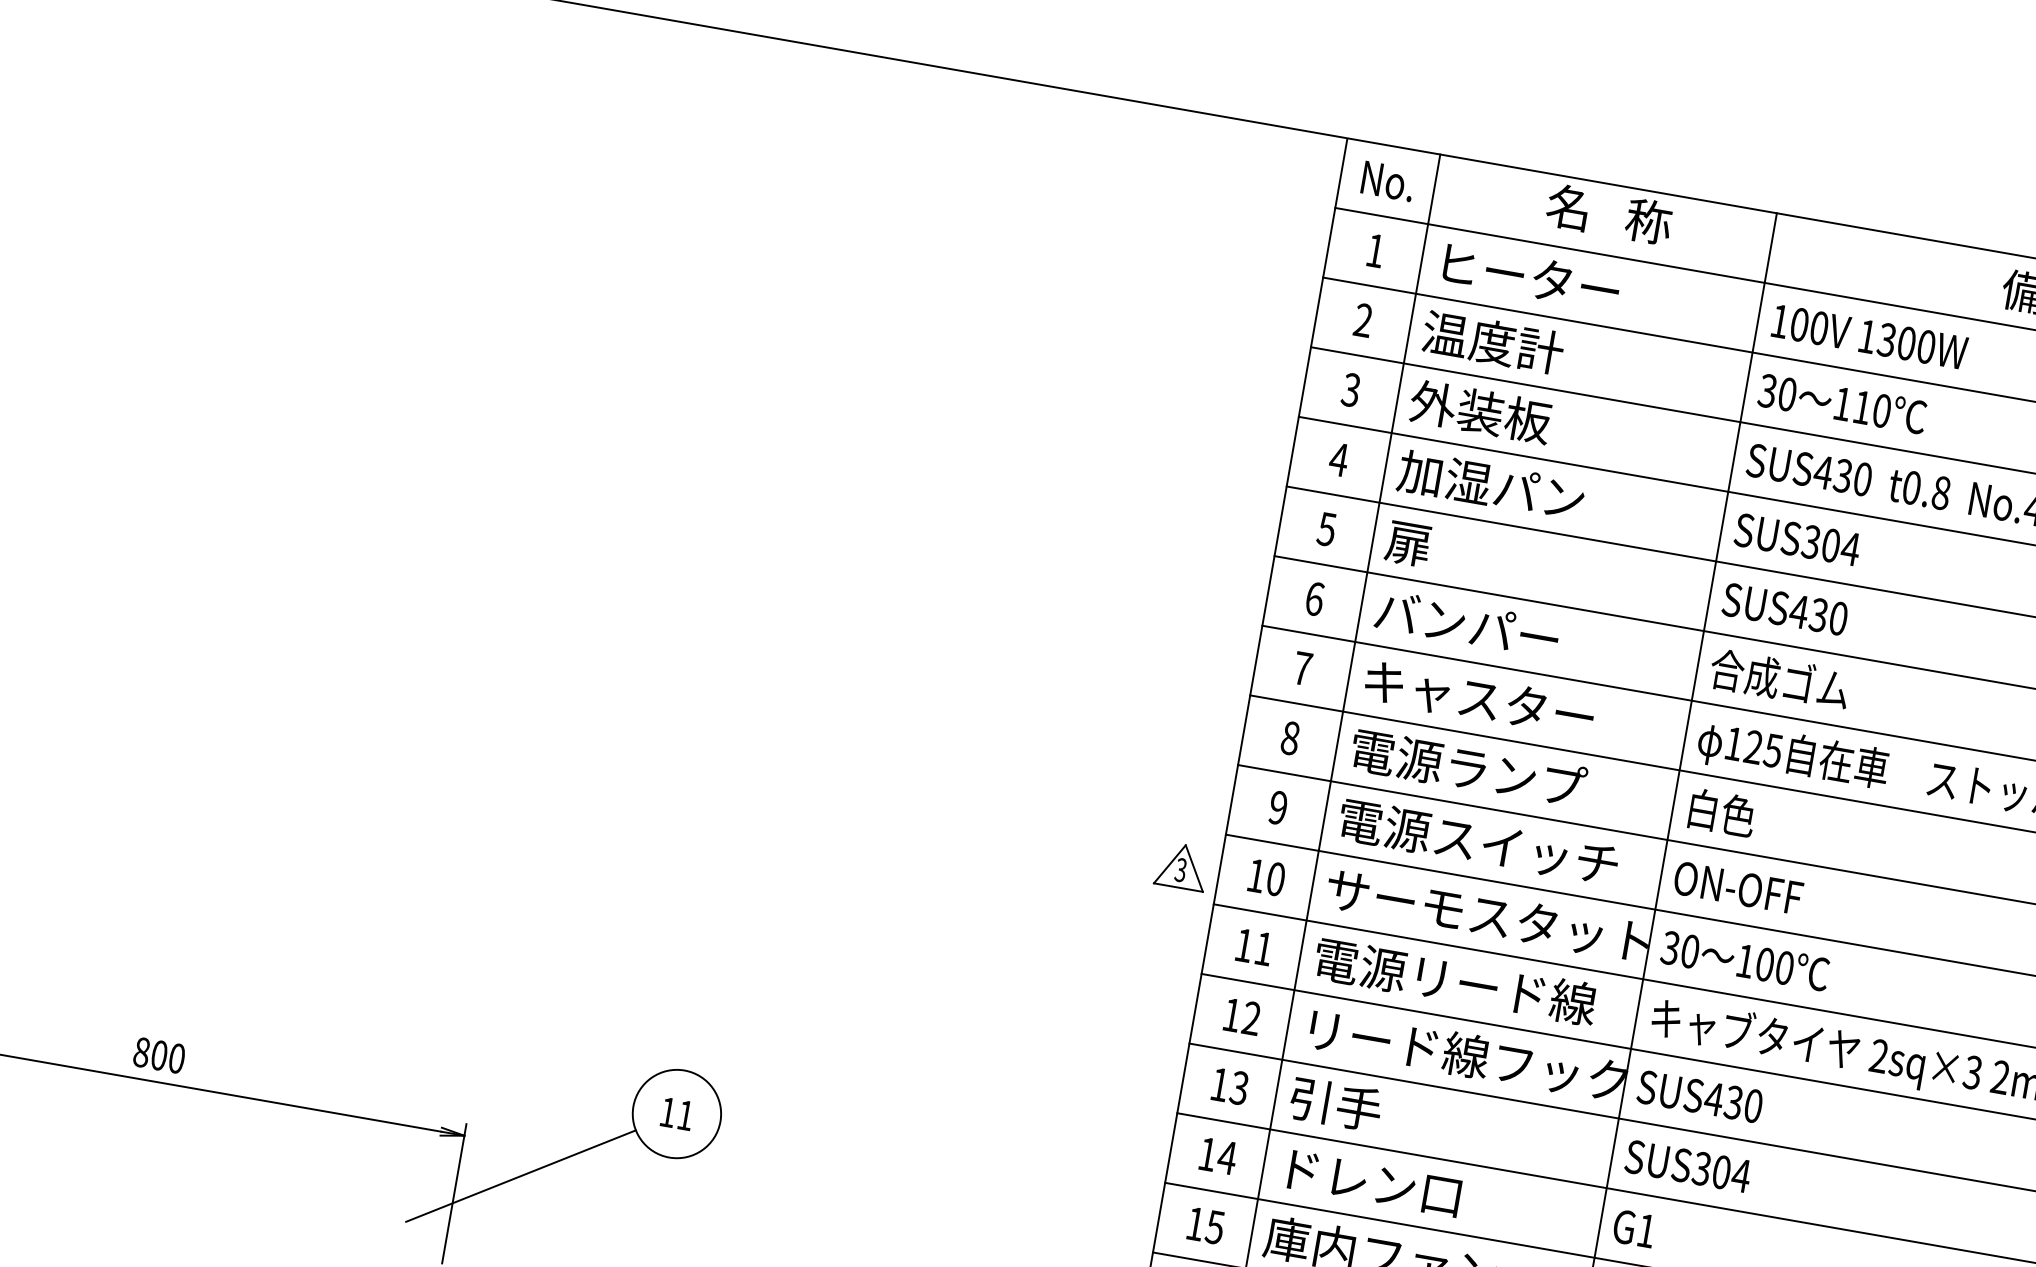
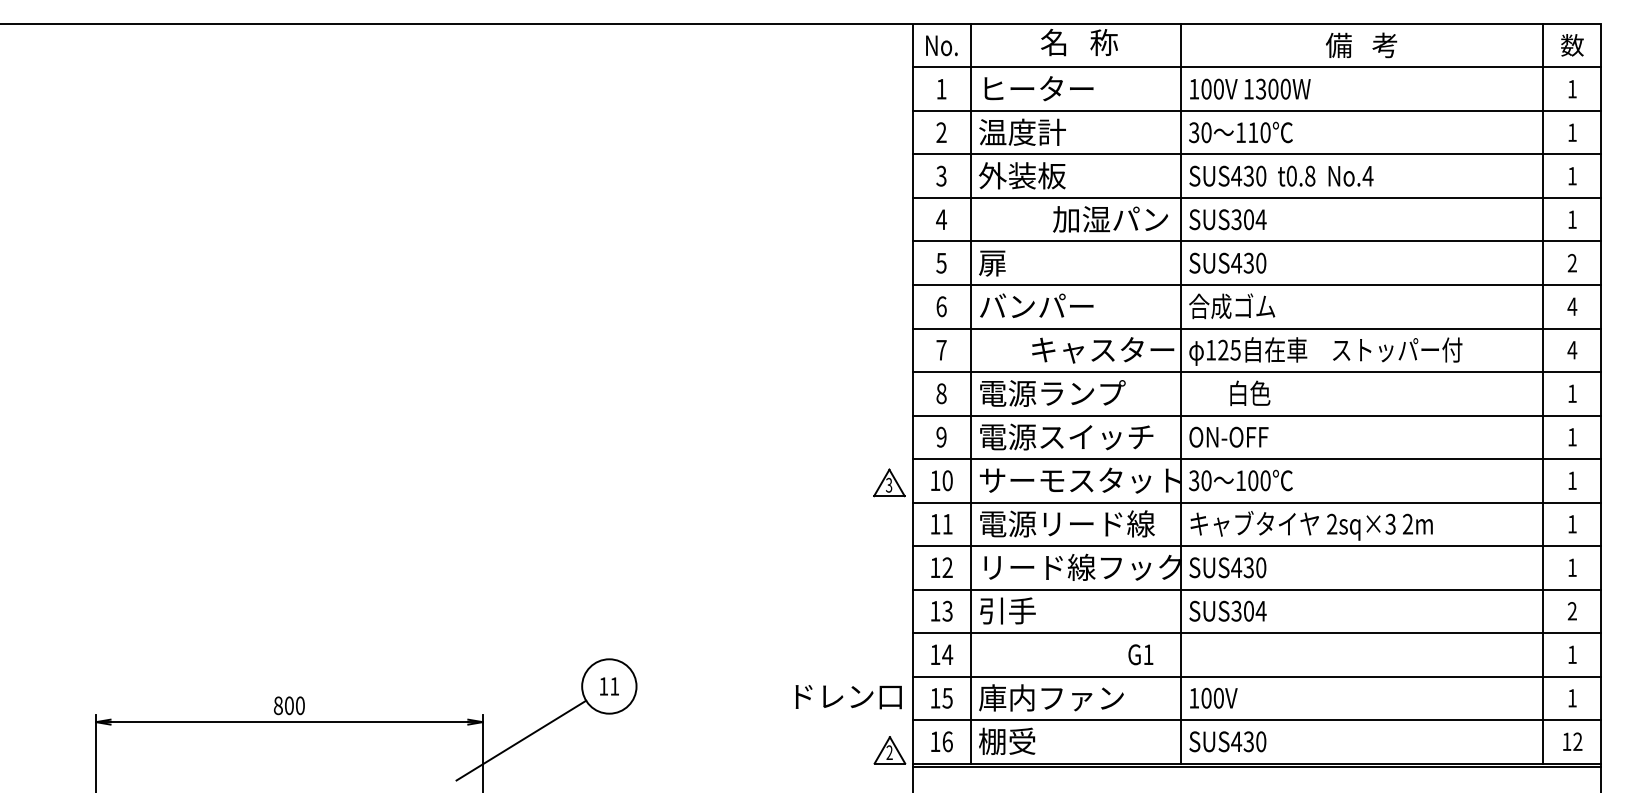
text: (1491, 485) -> (1110, 219), moved
text: (1480, 700) -> (1103, 350), moved
text: (1722, 813) -> (1250, 393), moved
text: (1374, 1184) -> (848, 697), moved
text: (1633, 1228) -> (1140, 654), moved

